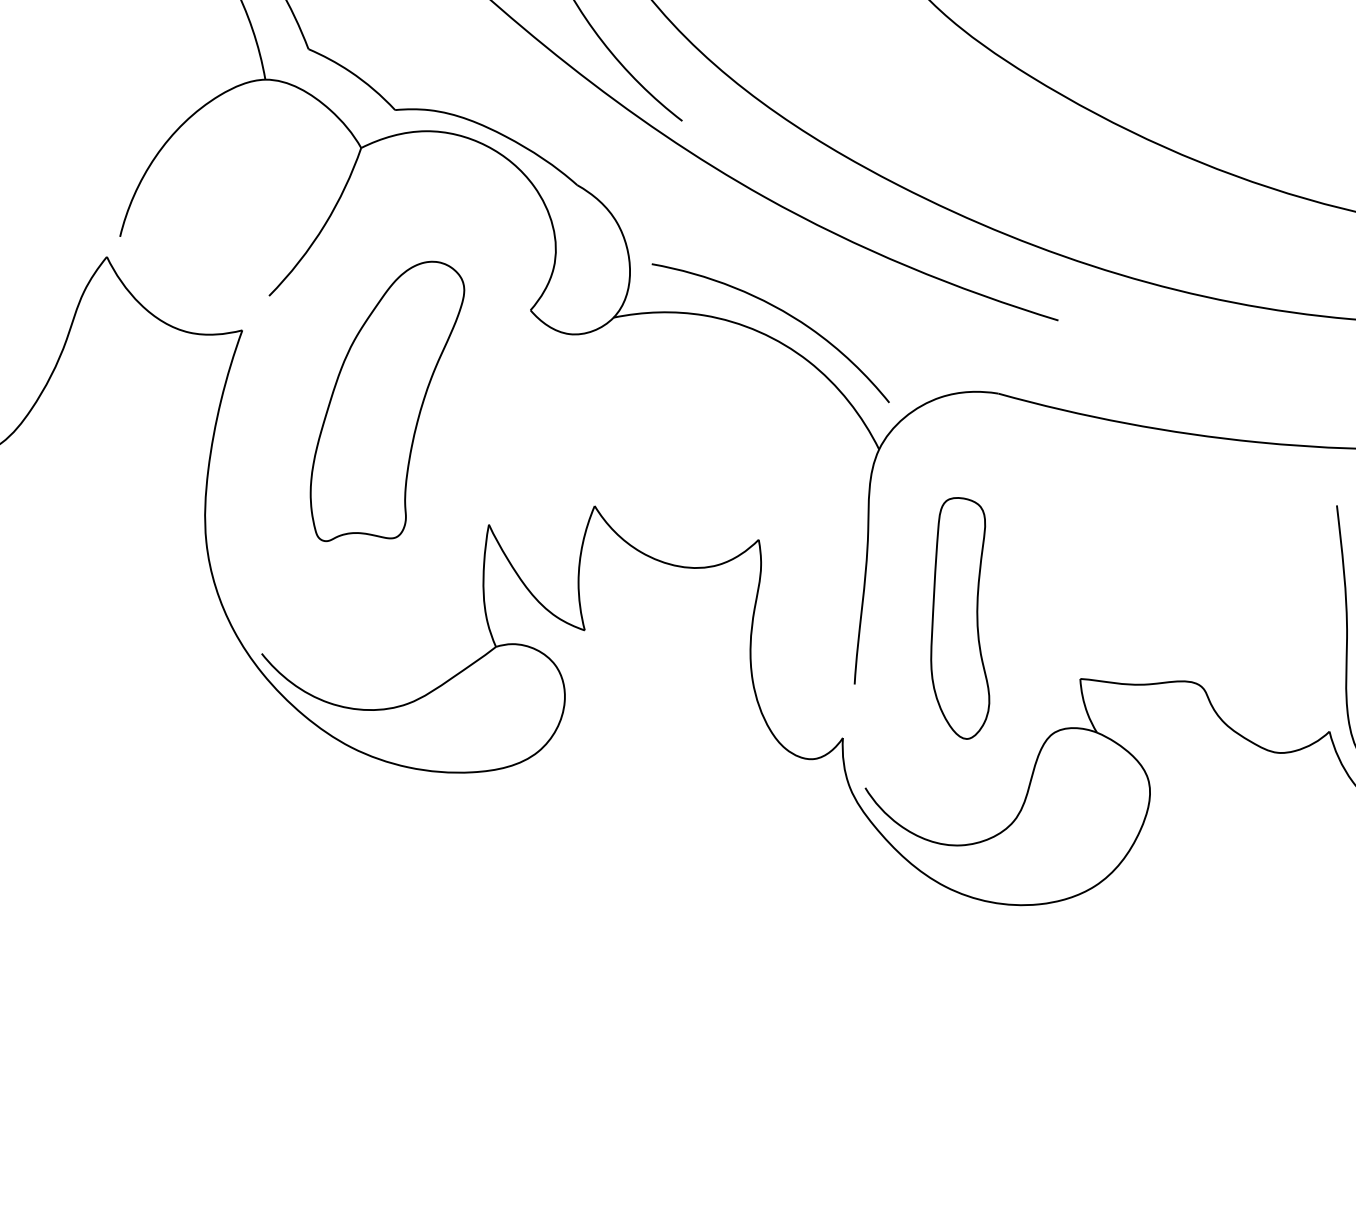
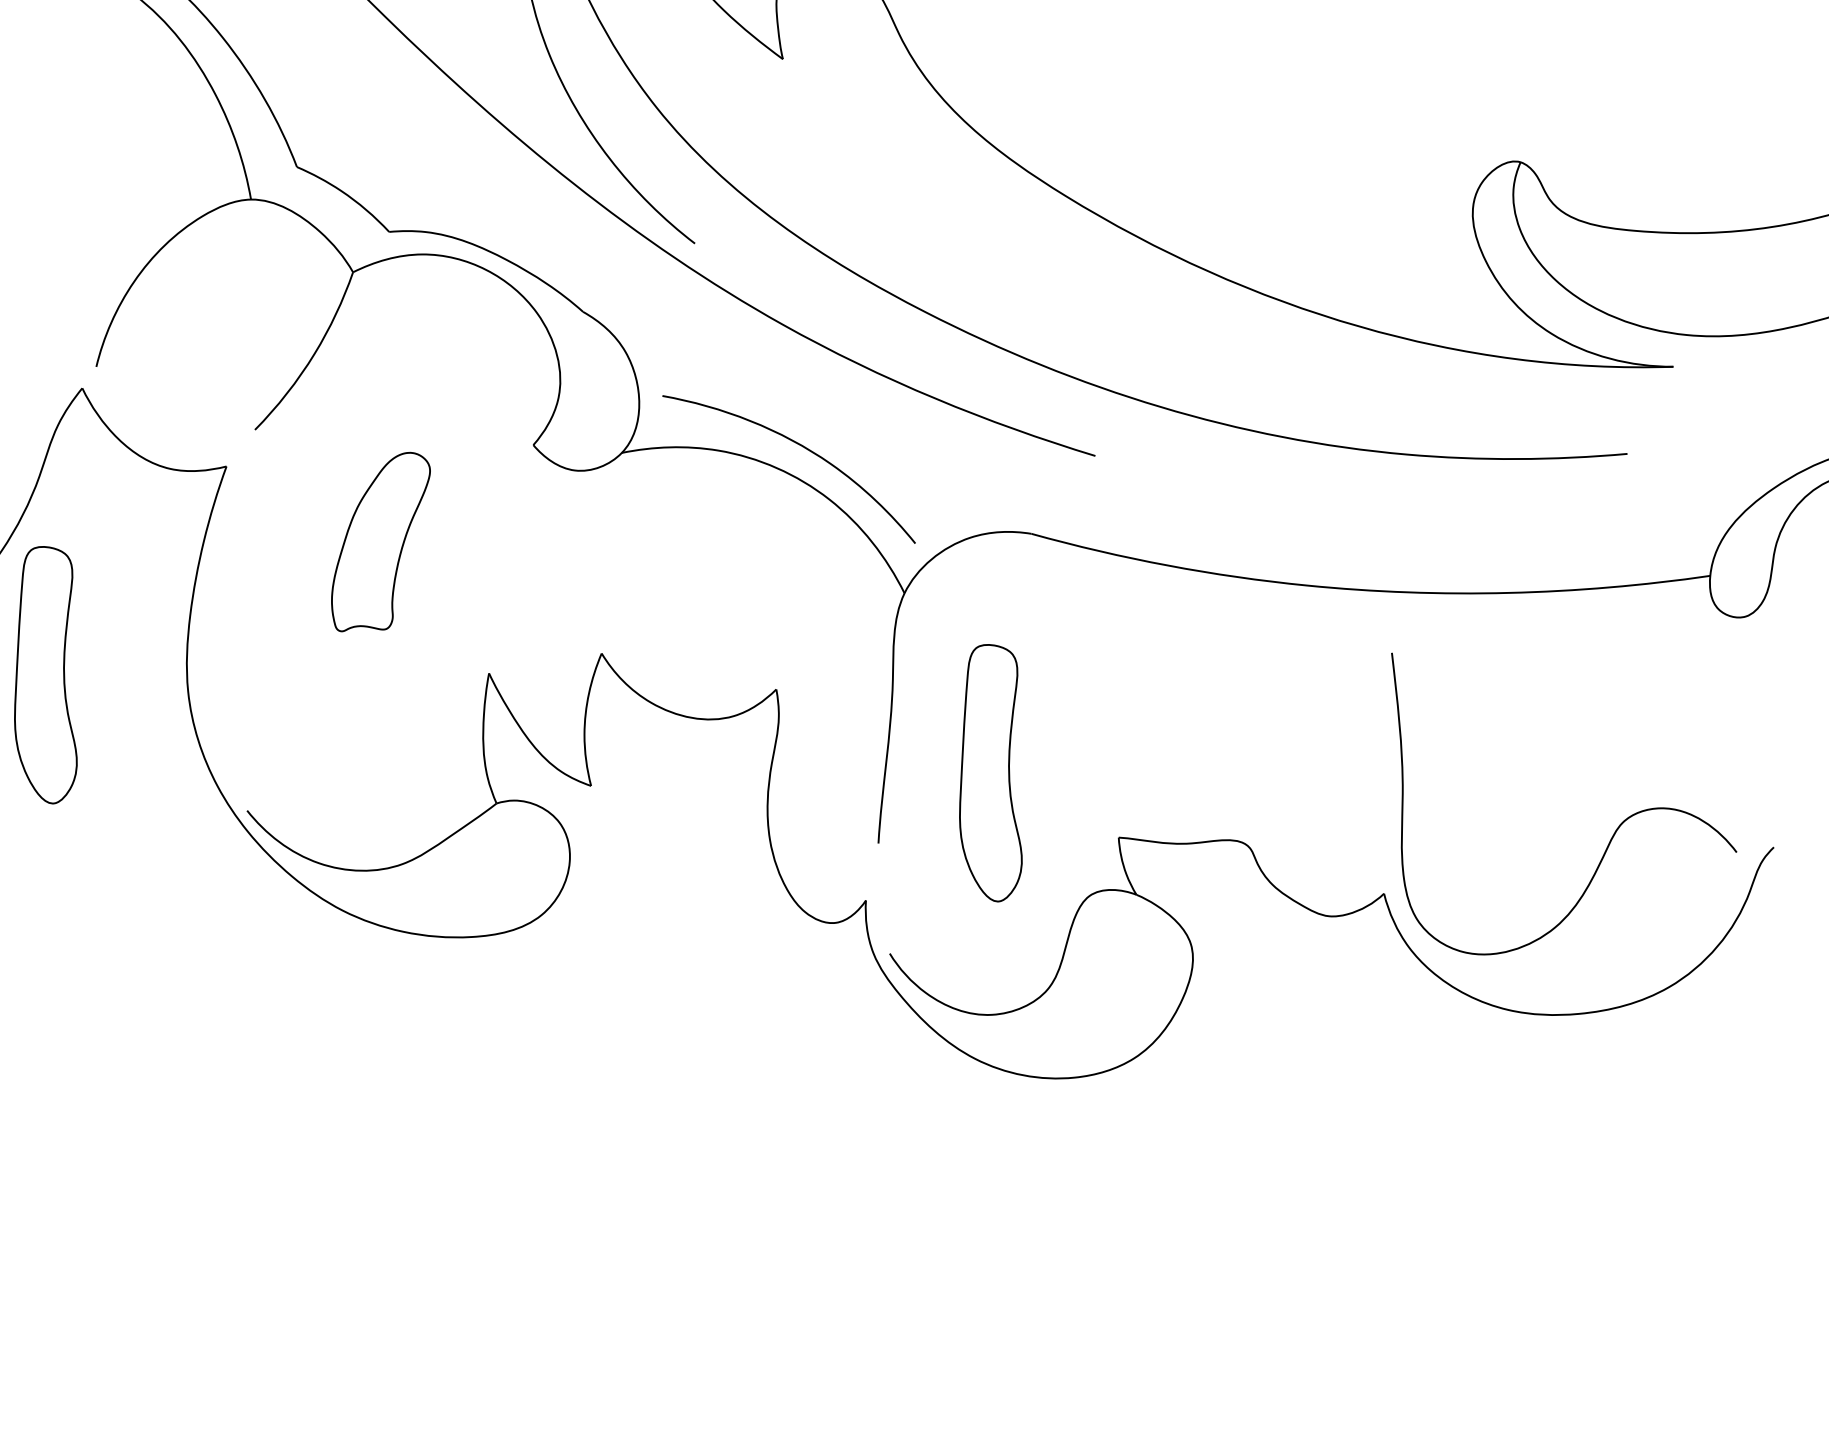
part: (386, 400) -> (380, 541), size x0.6
part: (72, 526) -> (45, 675), added

